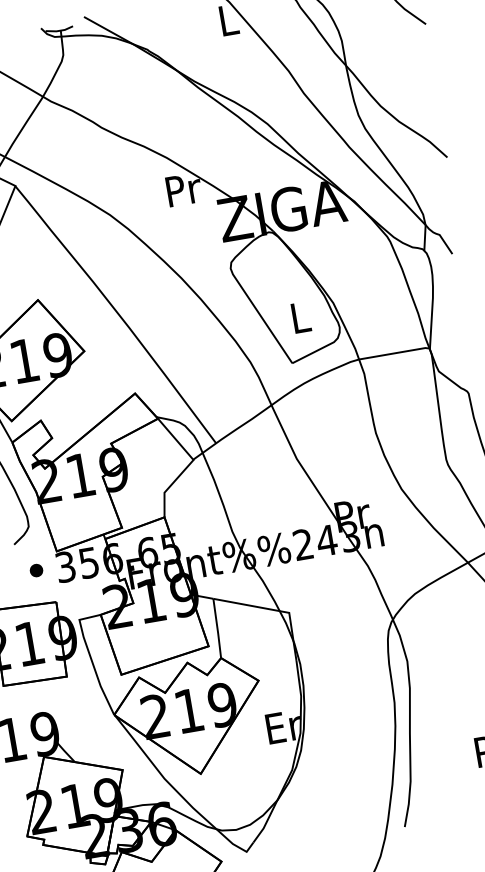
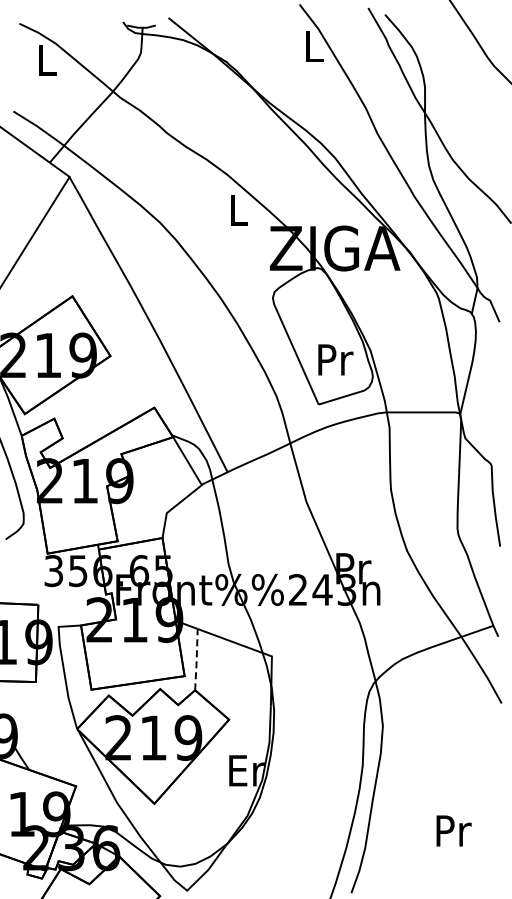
text: (183, 189) -> (239, 209), Pr -> L
text: (301, 317) -> (335, 359), L -> Pr
part: (36, 570) -> (23, 569), removed
line: (217, 628) -> (196, 659), solid -> dashed

